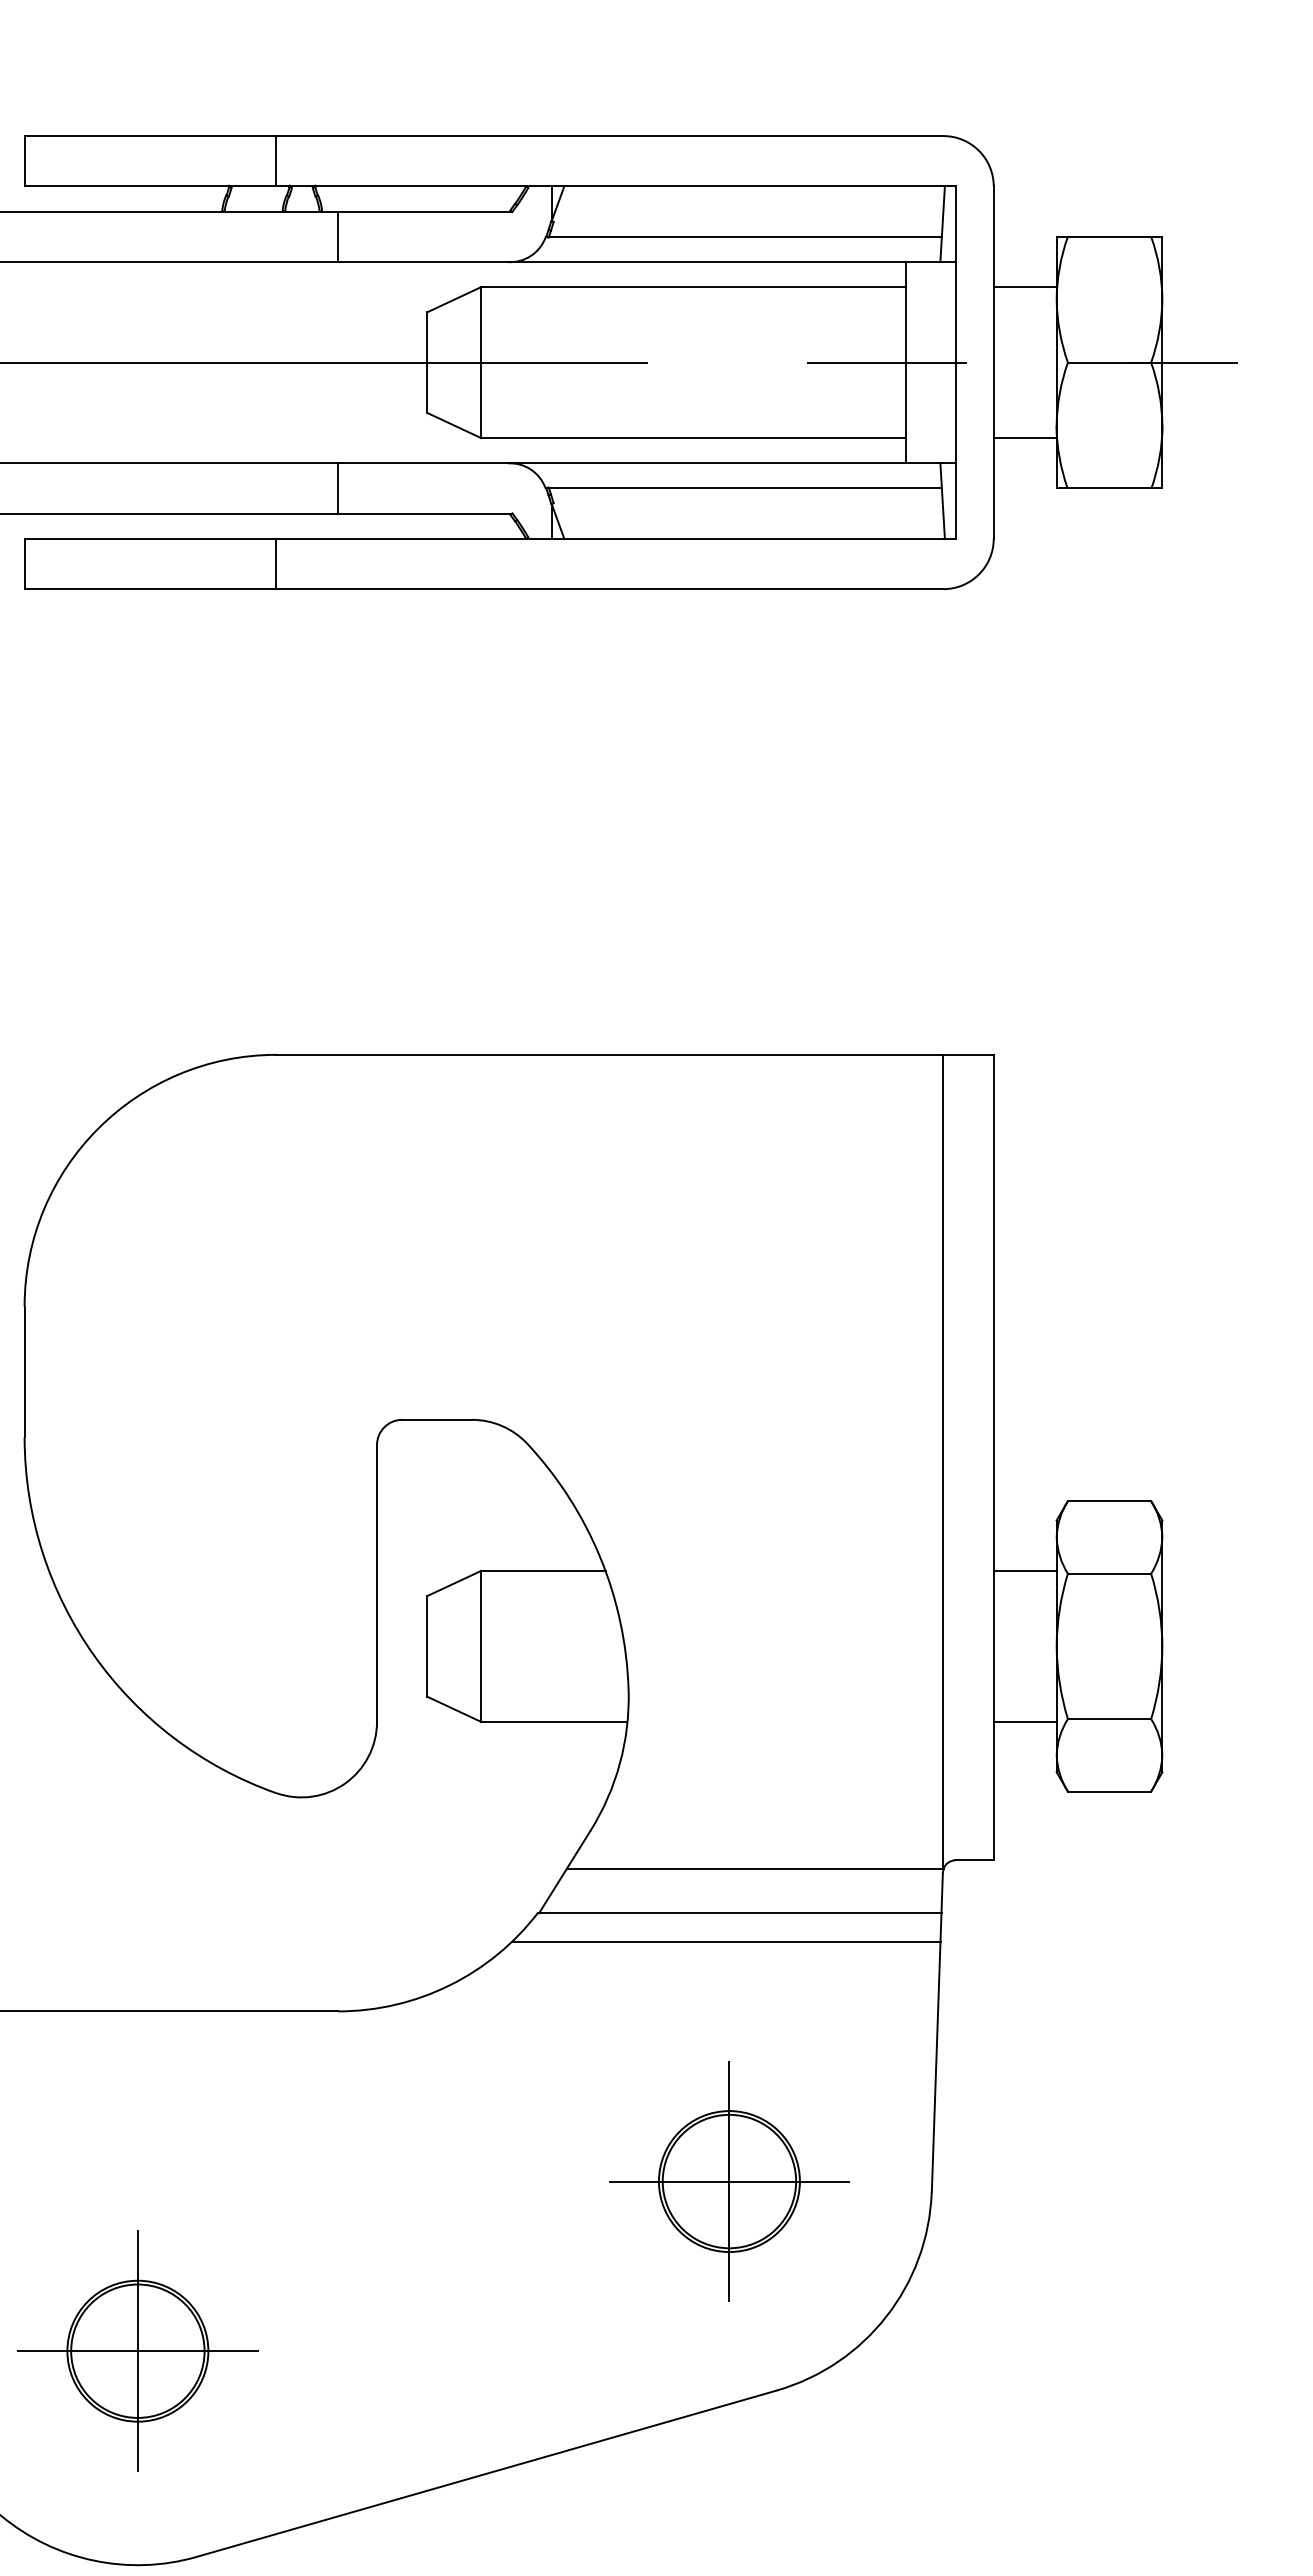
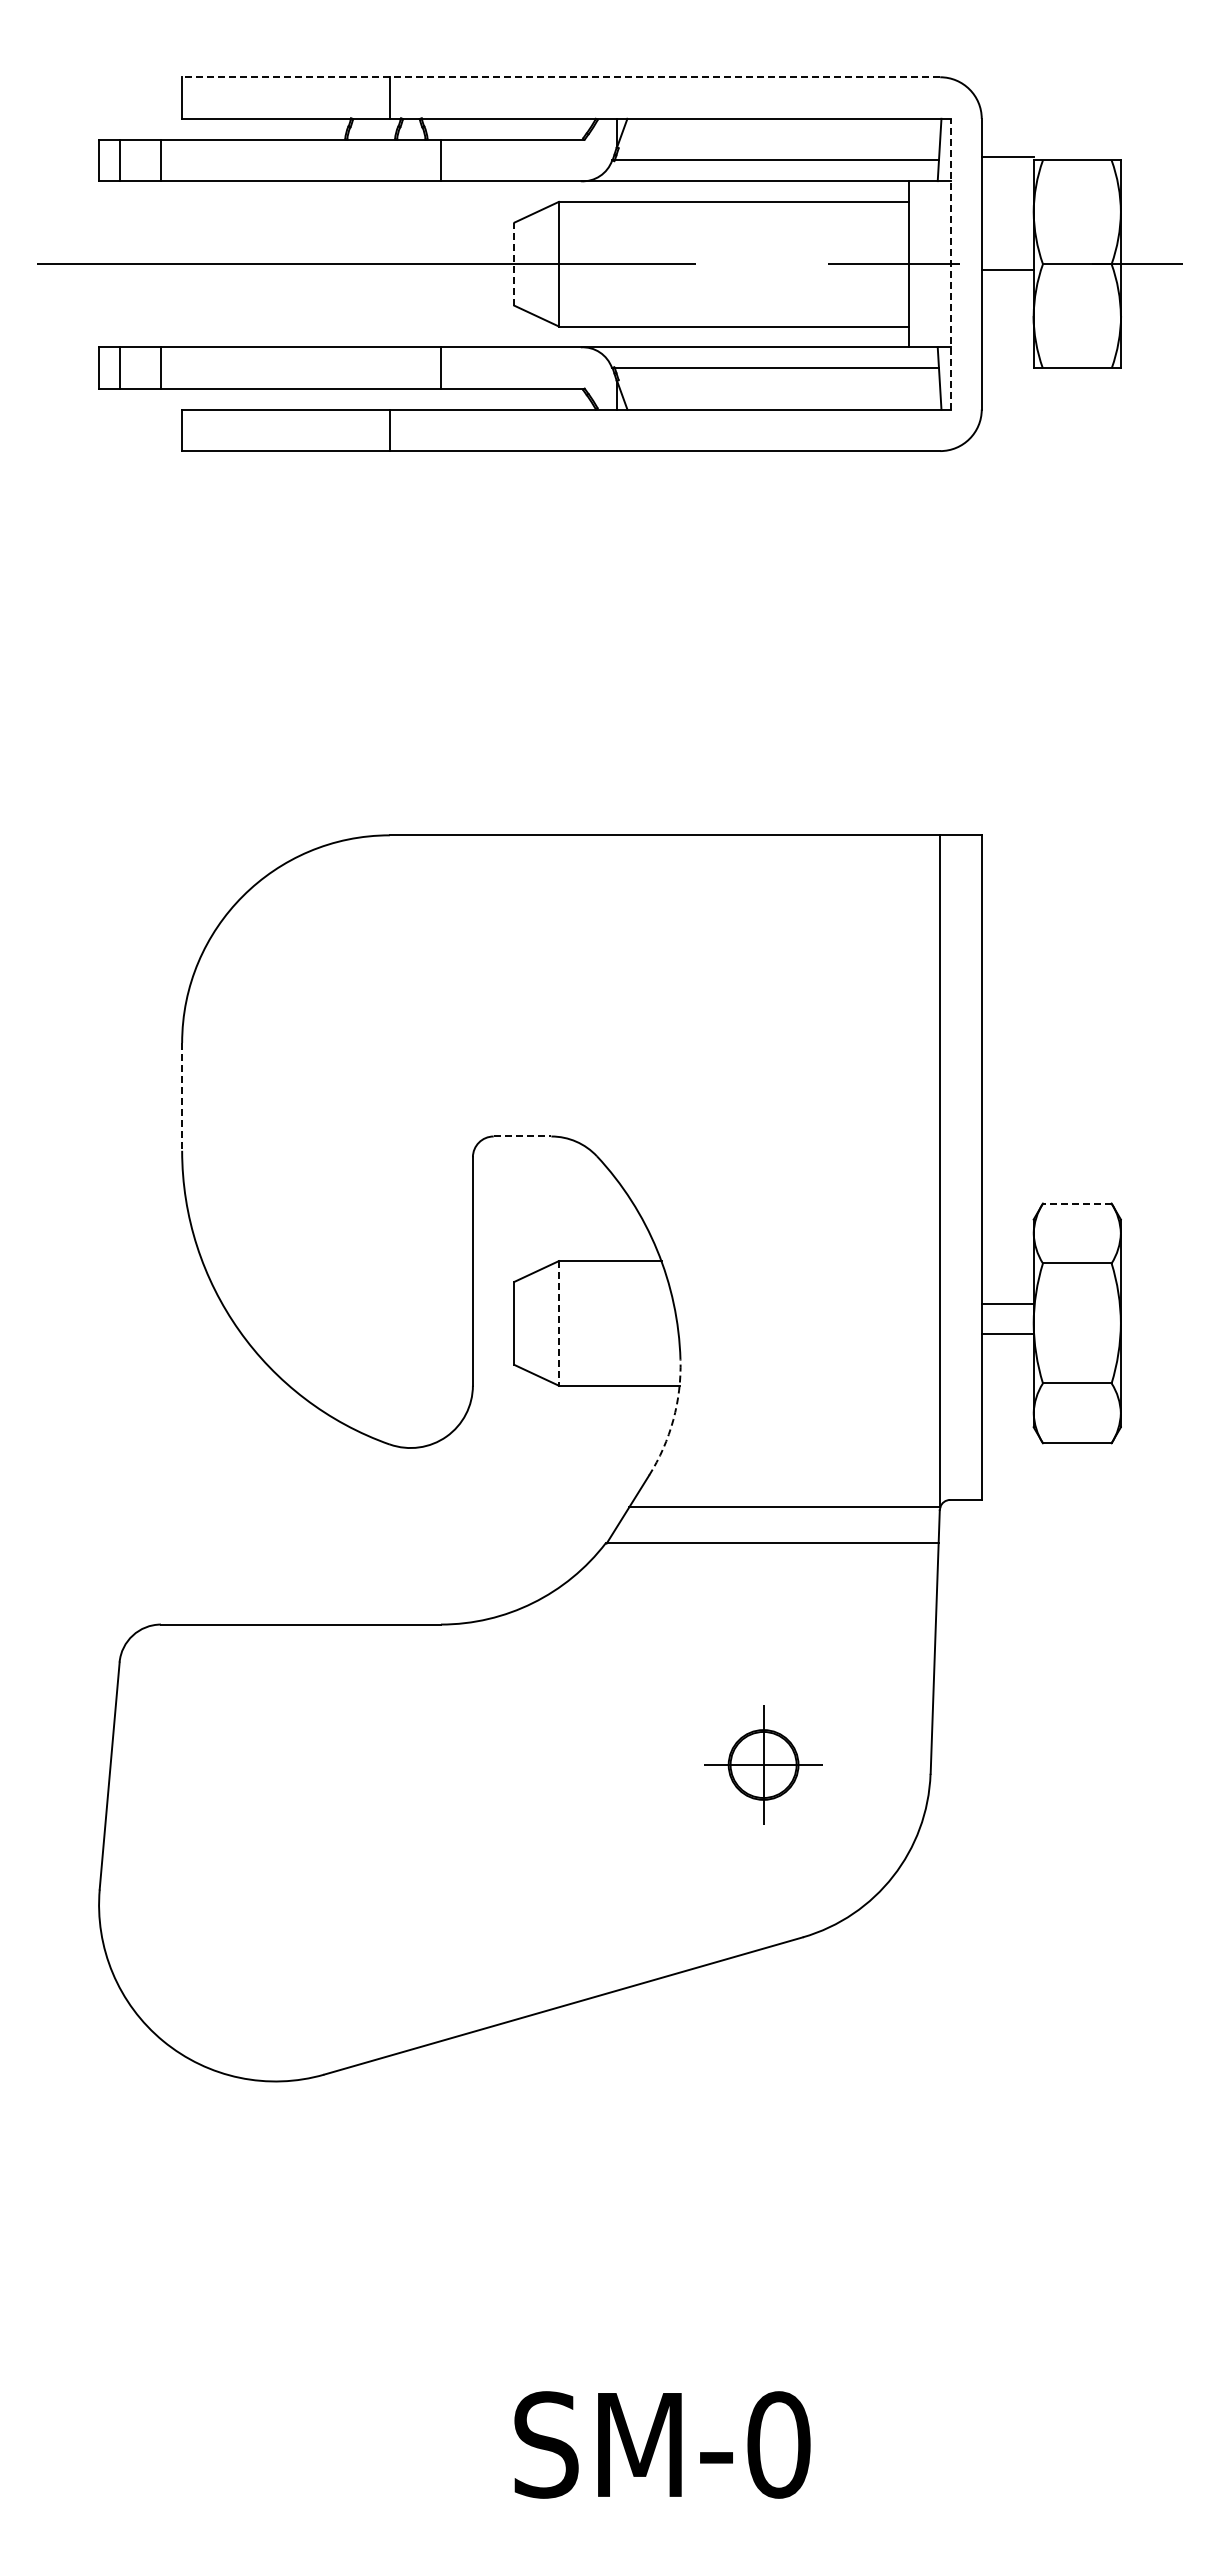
line: (483, 136) -> (560, 77), solid -> dashed
line: (1024, 286) -> (1007, 156), moved
line: (955, 361) -> (950, 263), solid -> dashed
line: (427, 362) -> (514, 264), solid -> dashed
line: (1024, 438) -> (1007, 269), moved
line: (25, 1371) -> (182, 1096), solid -> dashed
line: (437, 1419) -> (522, 1136), solid -> dashed
line: (1108, 1501) -> (1076, 1203), solid -> dashed
line: (1024, 1571) -> (1007, 1304), moved
line: (480, 1646) -> (558, 1323), solid -> dashed
line: (1024, 1721) -> (1007, 1333), moved
arc: (620, 1762) -> (673, 1419), solid -> dashed
line: (725, 1942) -> (760, 1567), removed
part: (729, 2180) -> (763, 1764), size x0.6
part: (137, 2350) -> (275, 1904), removed

